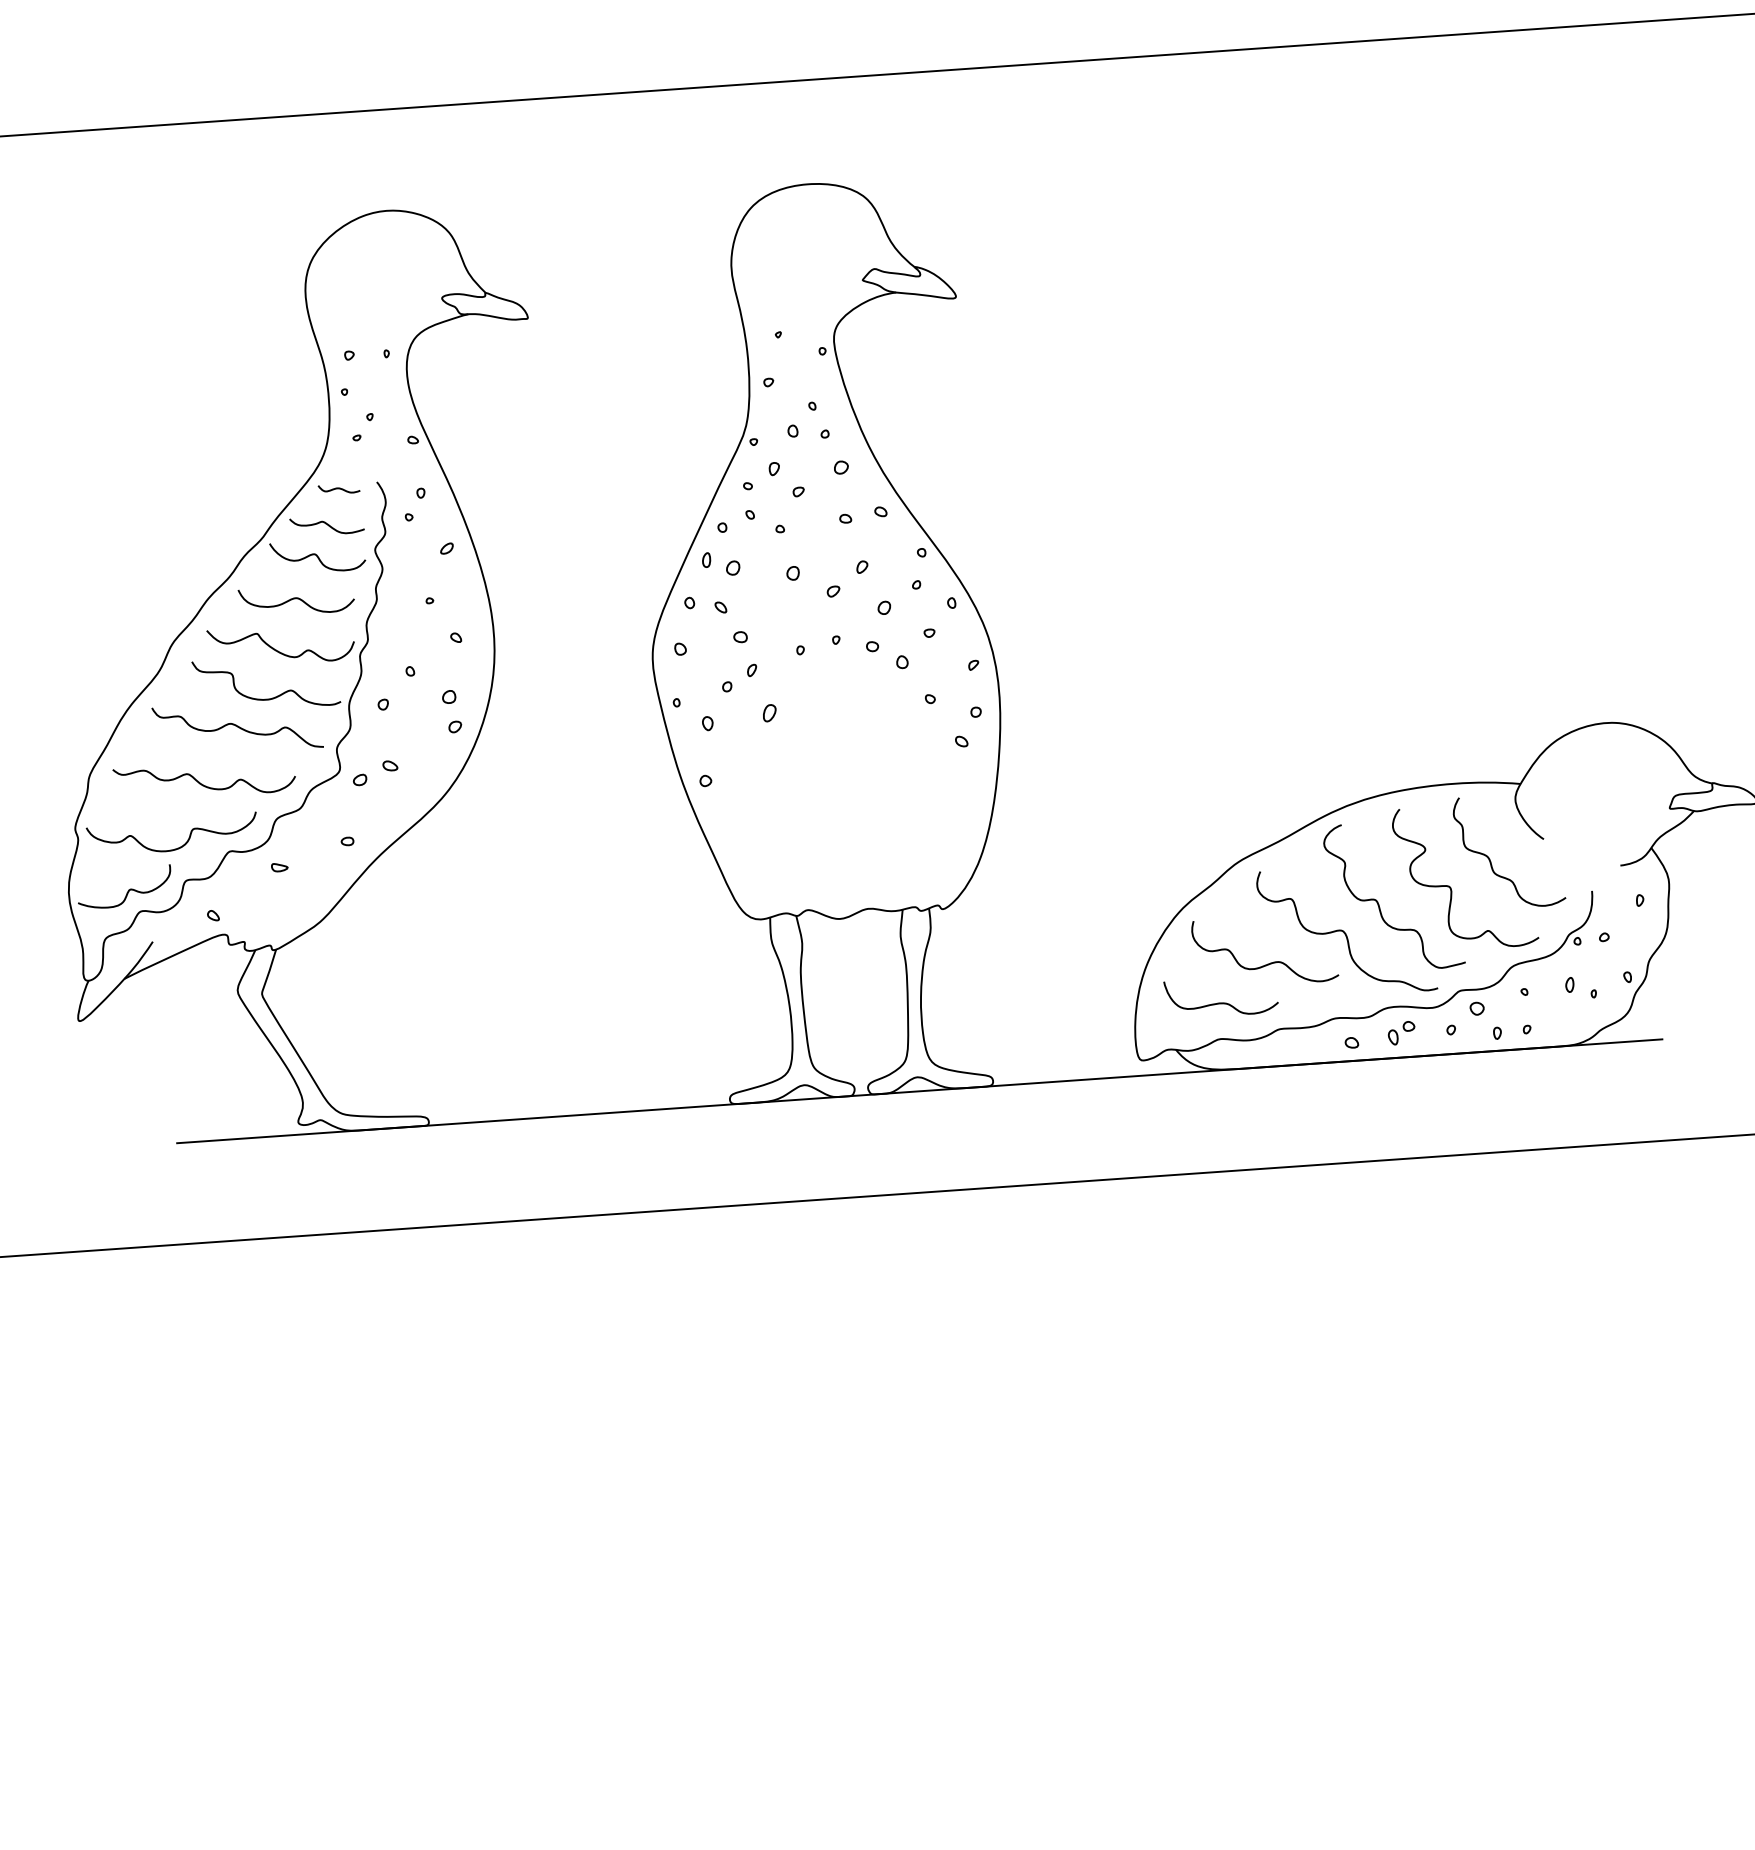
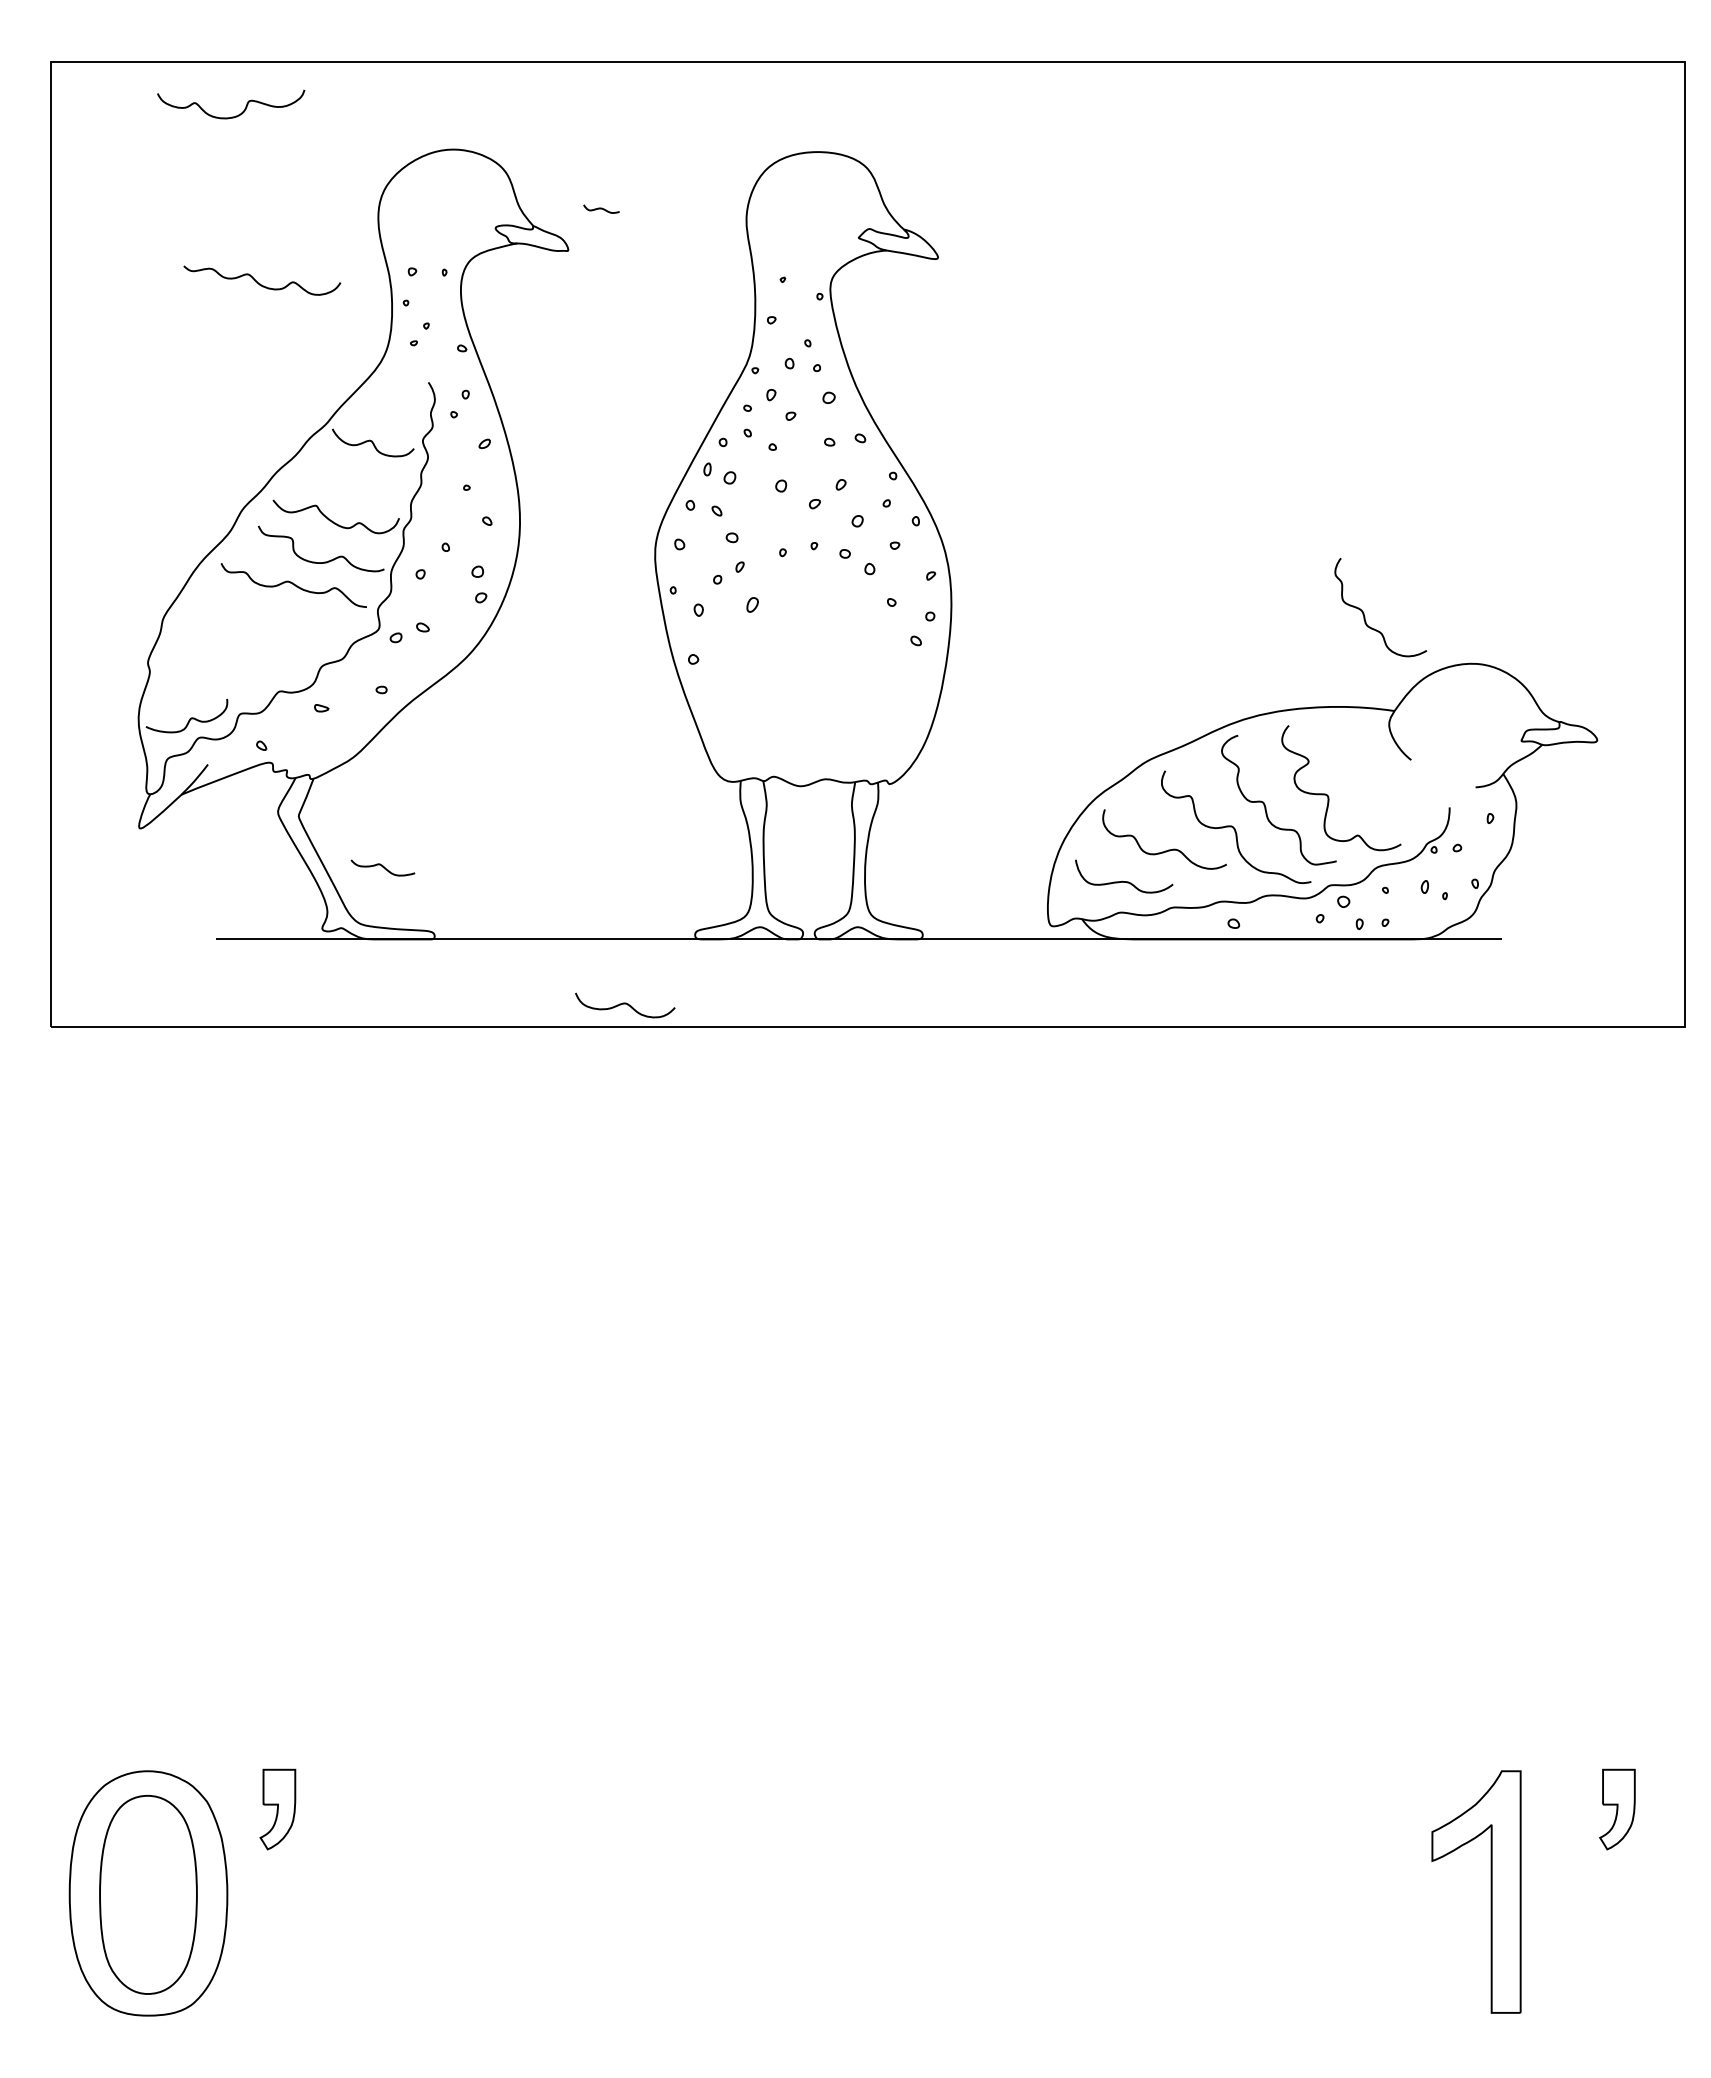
curve: (339, 488) -> (601, 208), moved
curve: (326, 525) -> (382, 867), moved
curve: (296, 599) -> (625, 1004), moved
curve: (202, 783) -> (260, 283), moved
curve: (178, 846) -> (235, 115), moved
curve: (1490, 859) -> (1364, 613), moved
part: (1401, 1033) -> (1277, 918), removed

